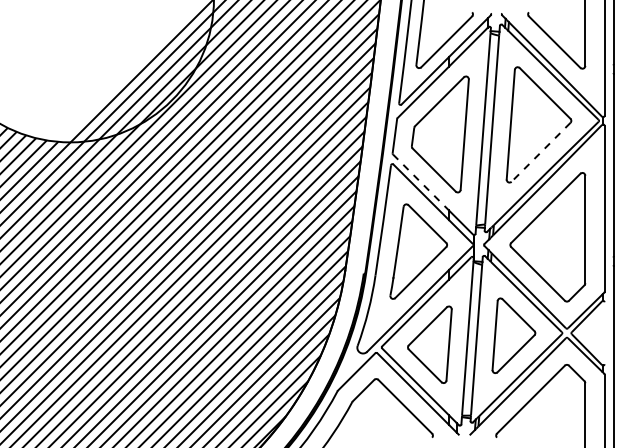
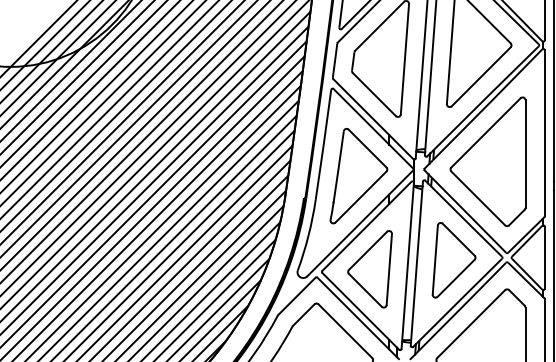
line: (541, 152) -> (481, 77), dashed -> solid
line: (421, 182) -> (361, 107), dashed -> solid
line: (604, 333) -> (544, 258), added

